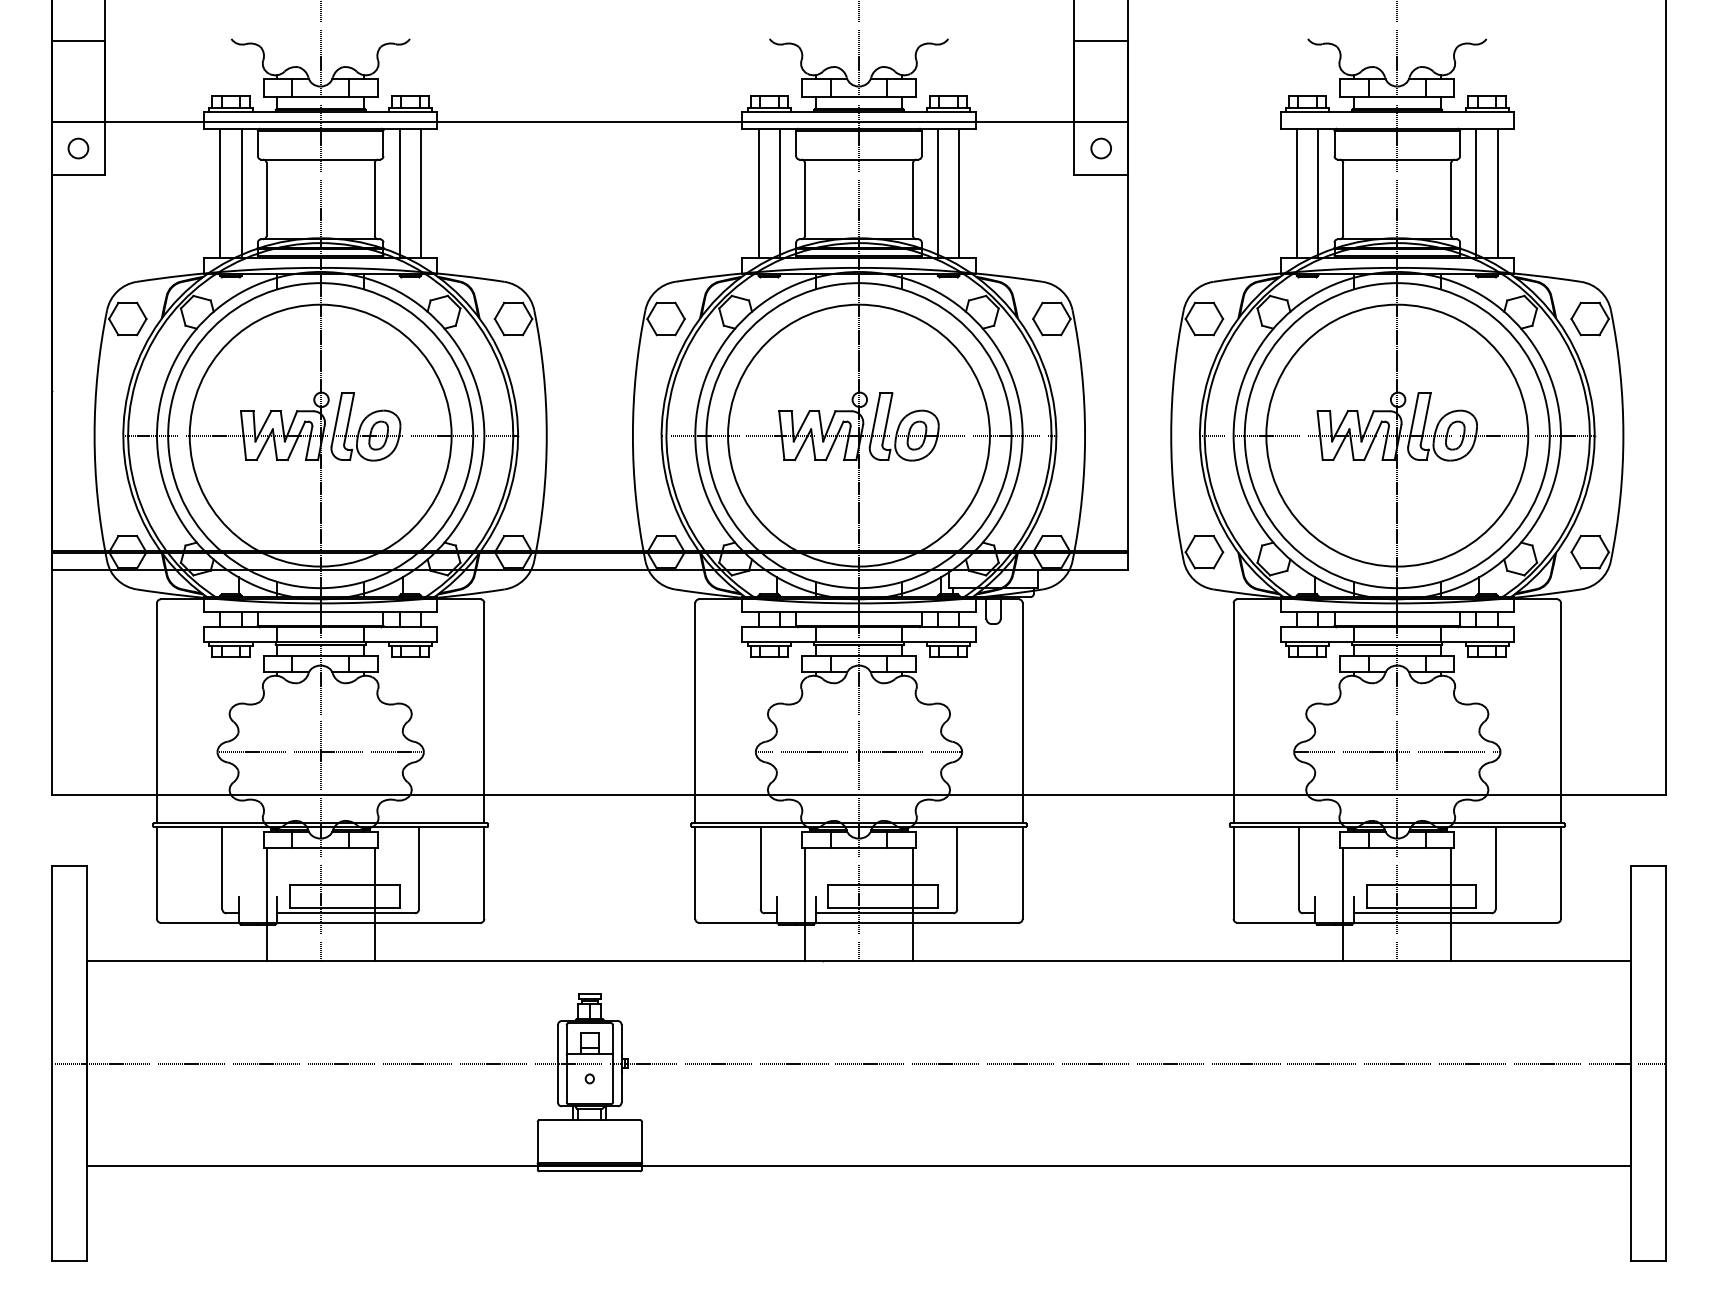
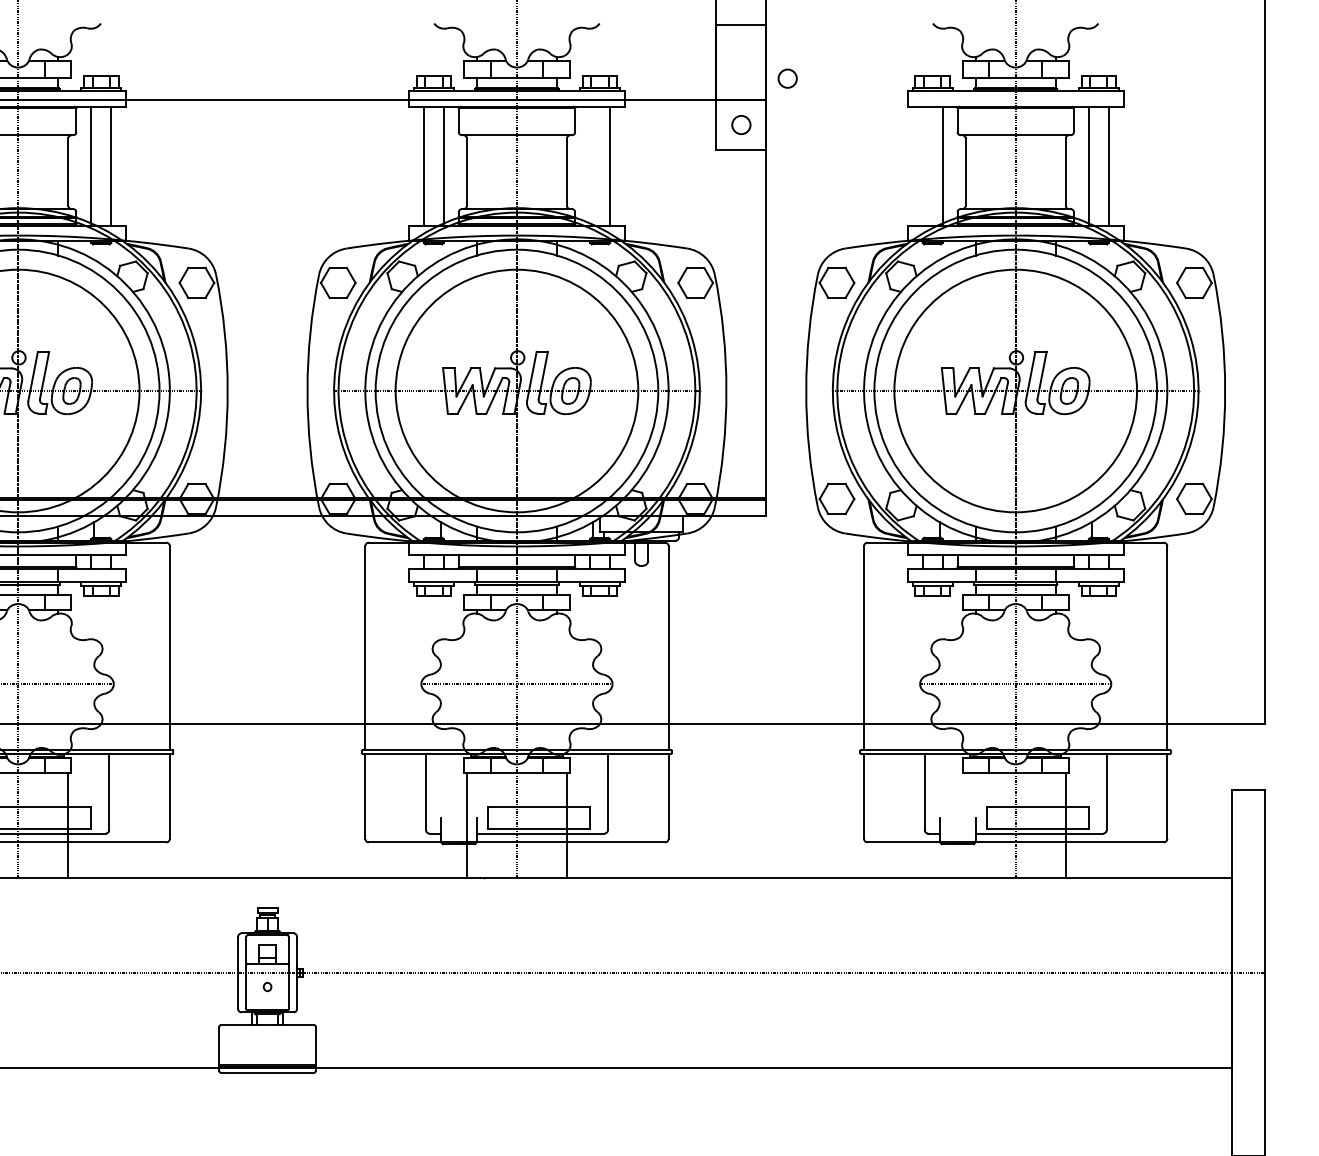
circle: (1150, 98) -> (787, 78), added
line: (937, 192) -> (589, 165), removed
line: (1296, 192) -> (922, 165), removed
line: (1343, 904) -> (965, 825), removed

